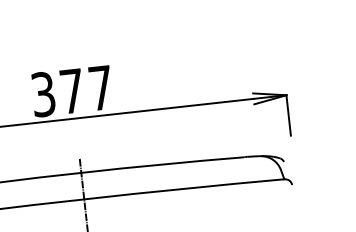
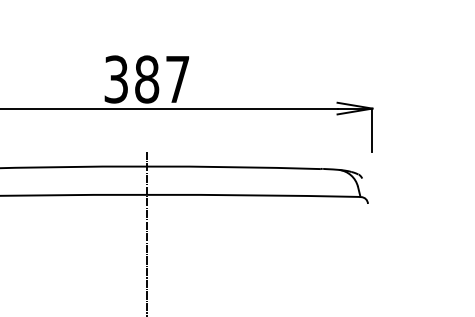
text: (72, 91) -> (147, 79), 377 -> 387

